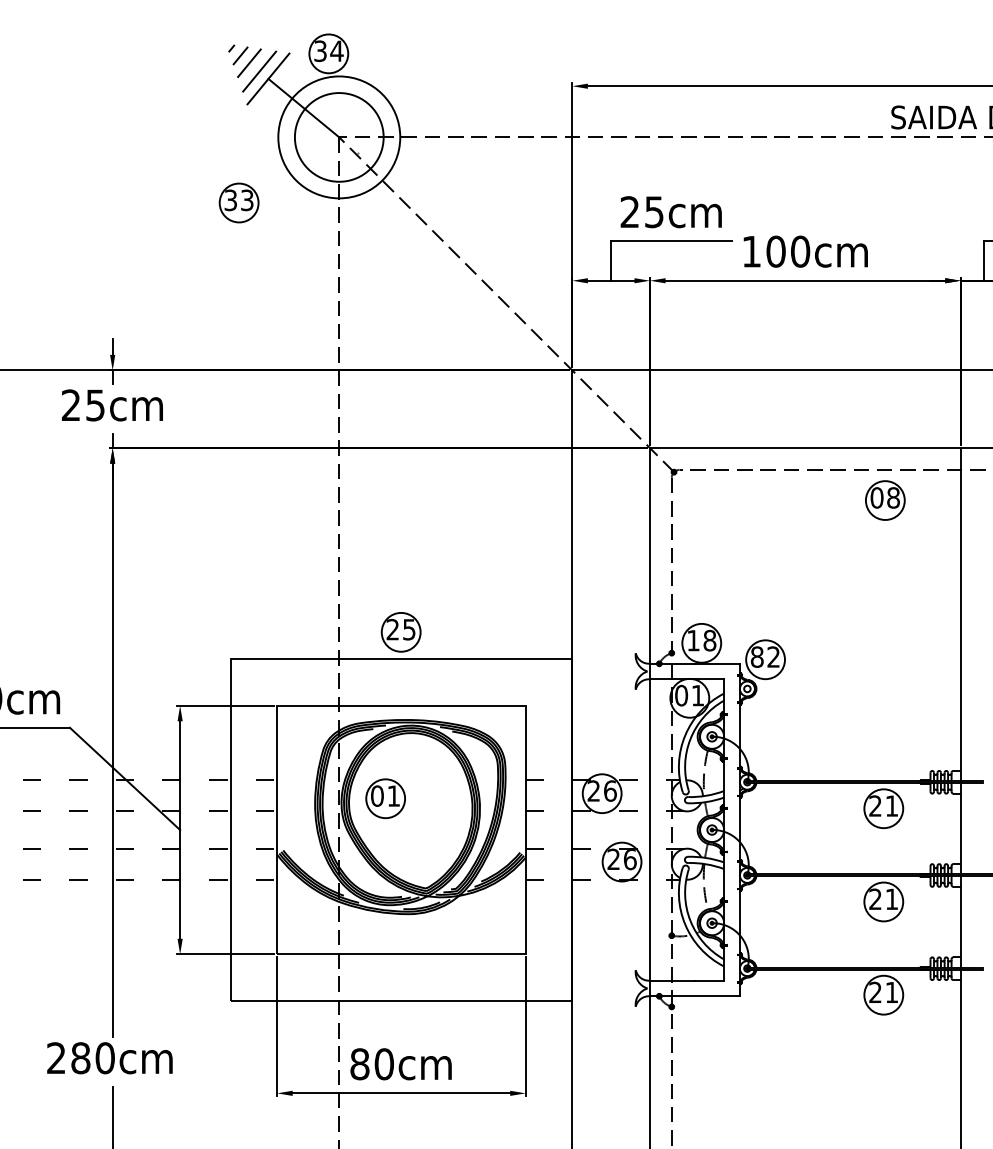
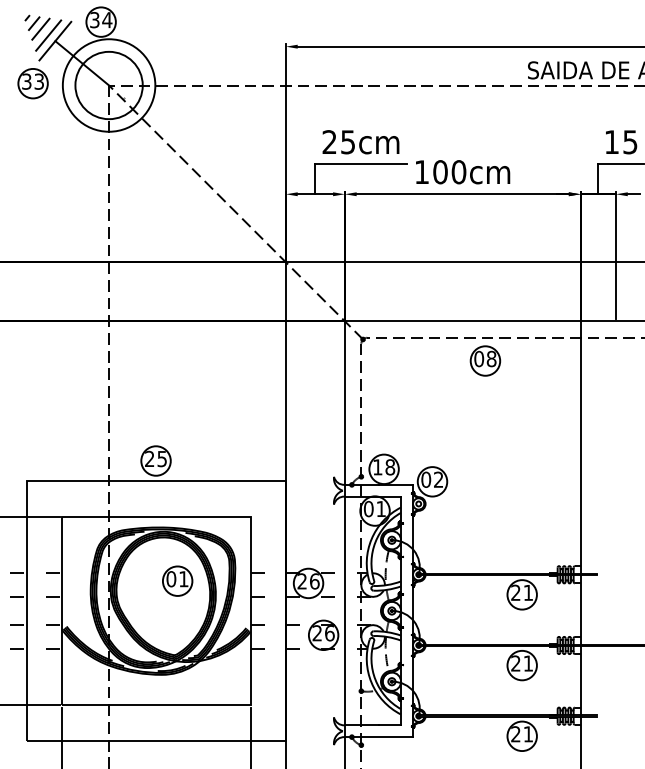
part: (238, 202) -> (32, 83), moved
part: (885, 500) -> (485, 360), moved
text: (756, 656) -> (425, 479), 82 -> 02
part: (385, 798) -> (177, 581), moved

